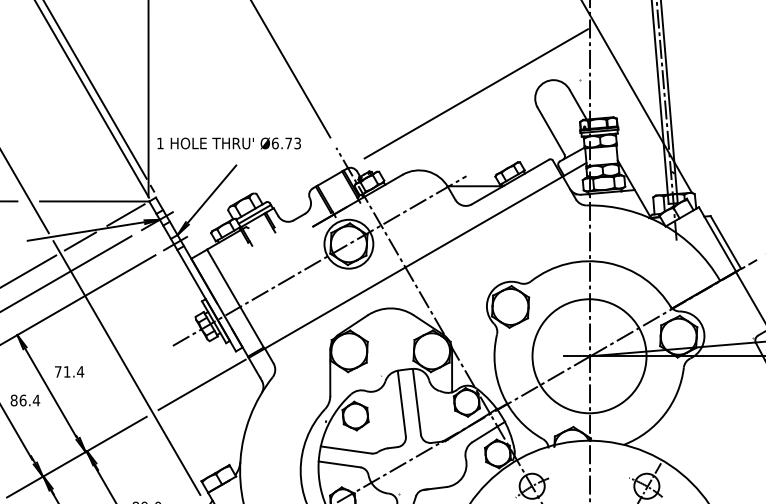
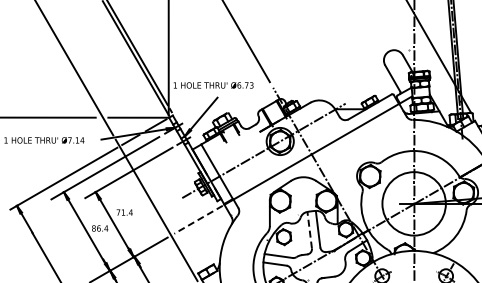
line: (476, 93) -> (351, 57), removed
line: (202, 384) -> (198, 219), solid -> dashed
line: (401, 402) -> (309, 229), solid -> dashed

